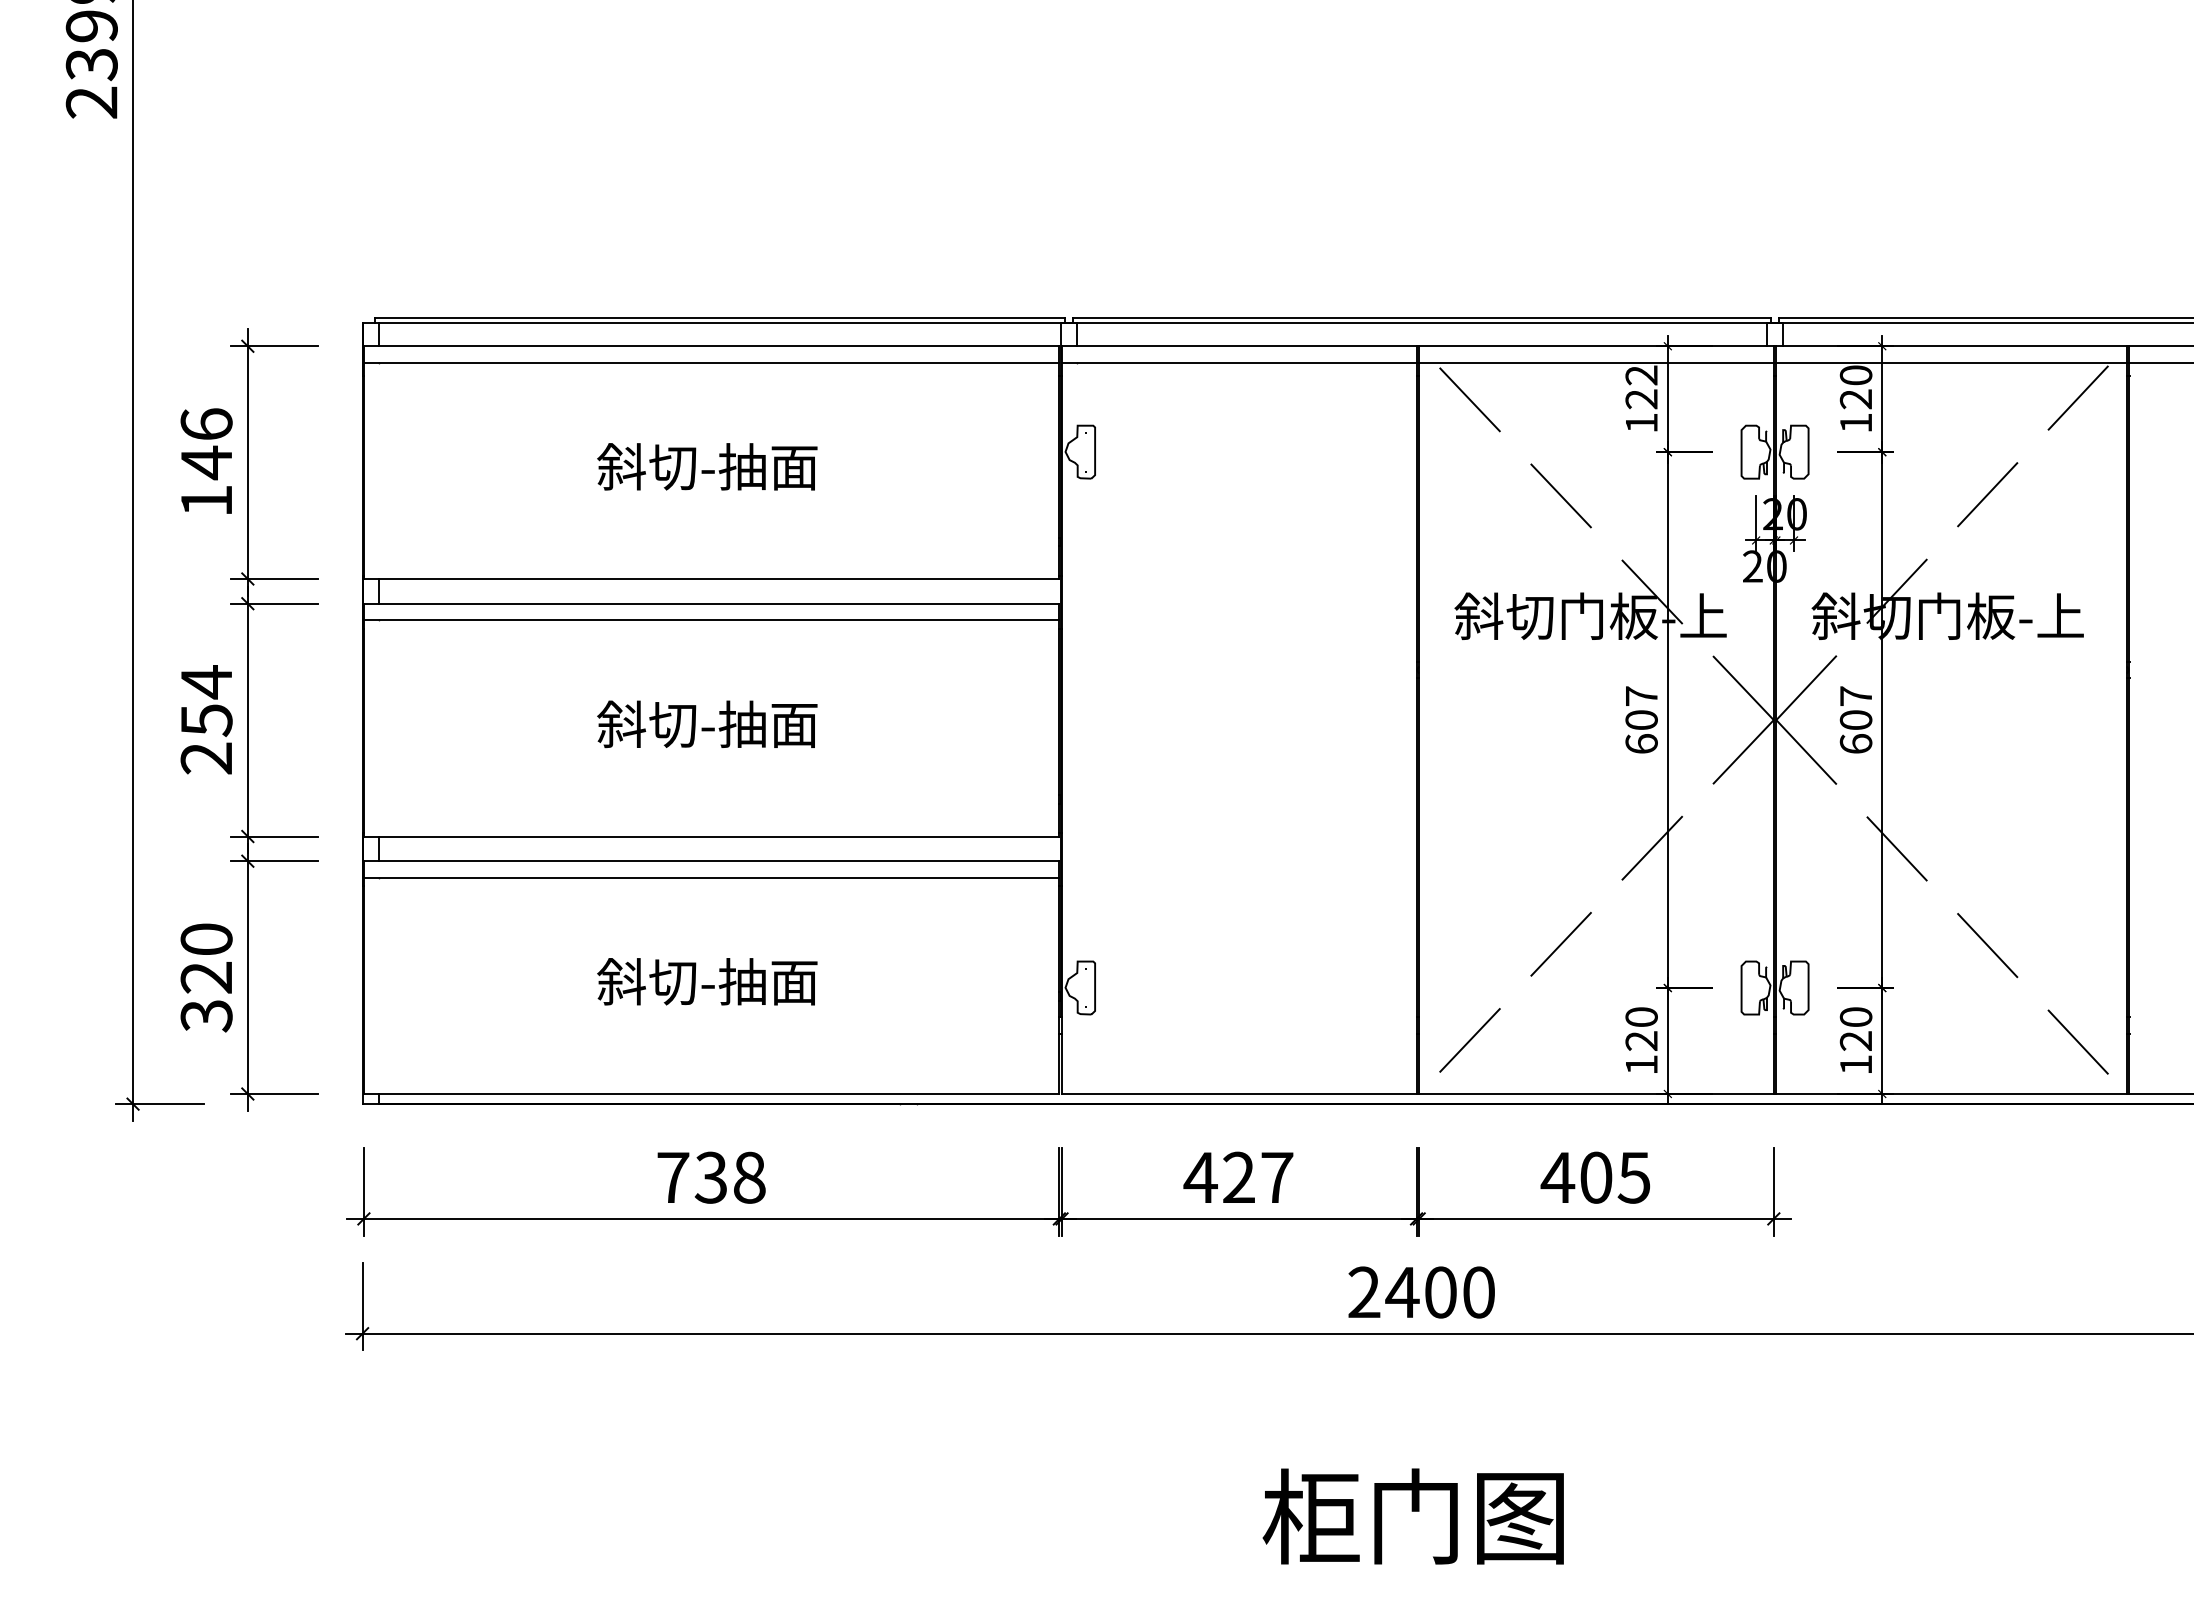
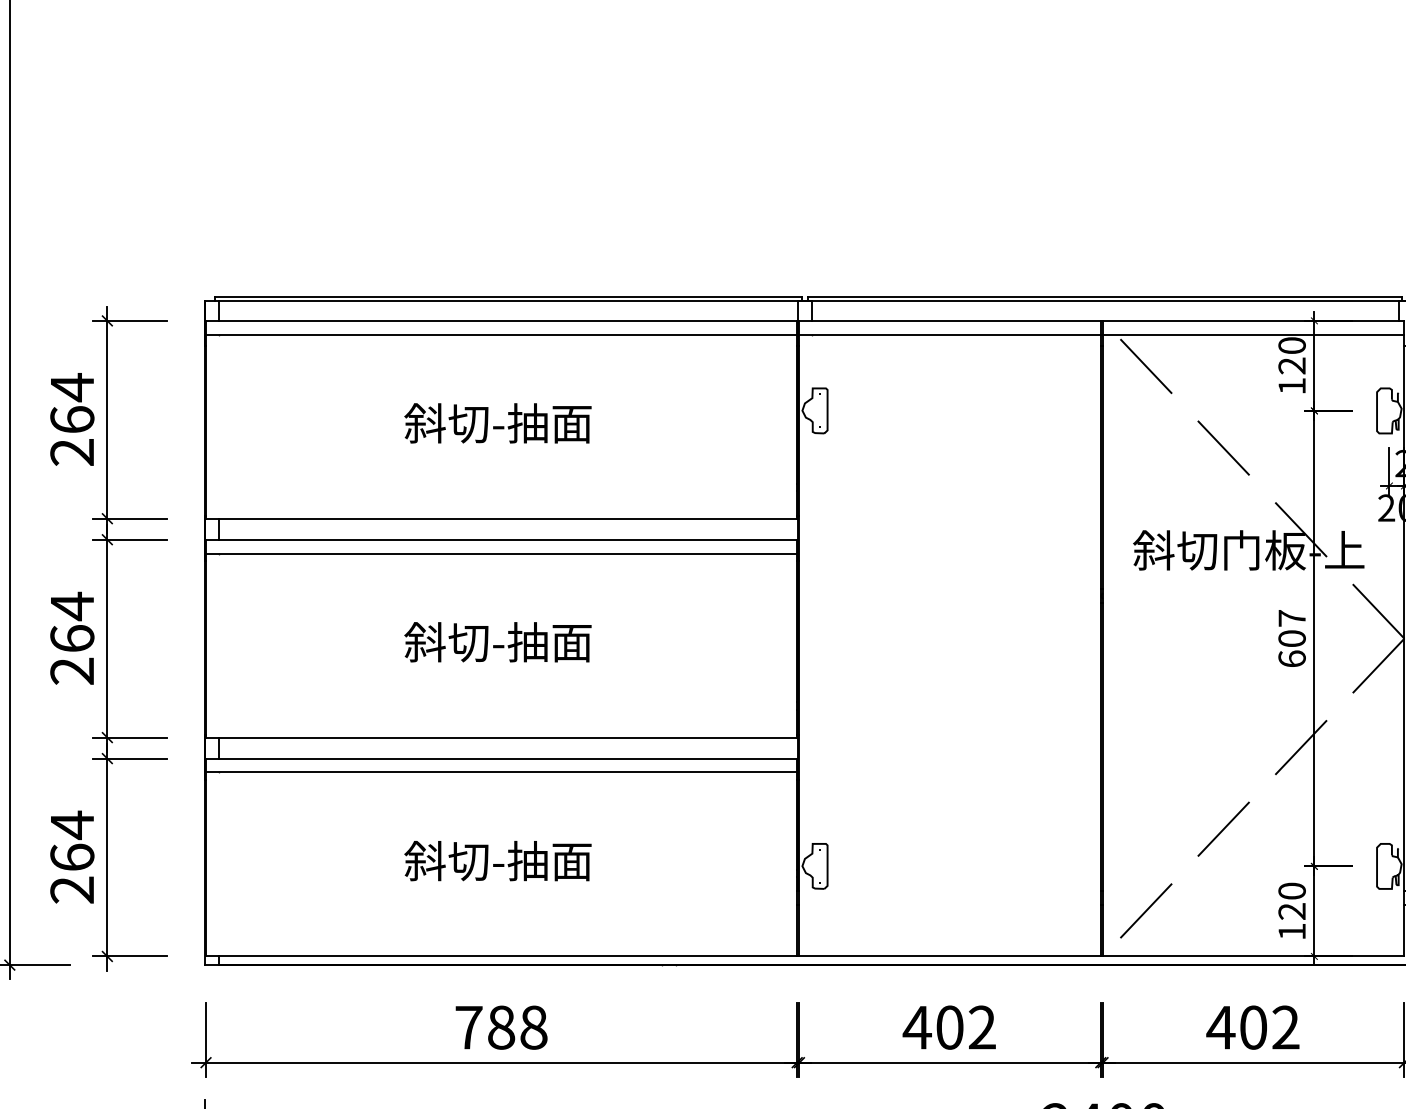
text: (1641, 375) -> (1291, 345), 122 -> 120
text: (206, 461) -> (72, 418), 146 -> 264
text: (206, 720) -> (72, 638), 254 -> 264
text: (206, 977) -> (72, 857), 320 -> 264
text: (710, 1177) -> (500, 1027), 738 -> 788
text: (1258, 1177) -> (966, 1027), 427 -> 402
text: (1633, 1177) -> (1285, 1027), 405 -> 402

